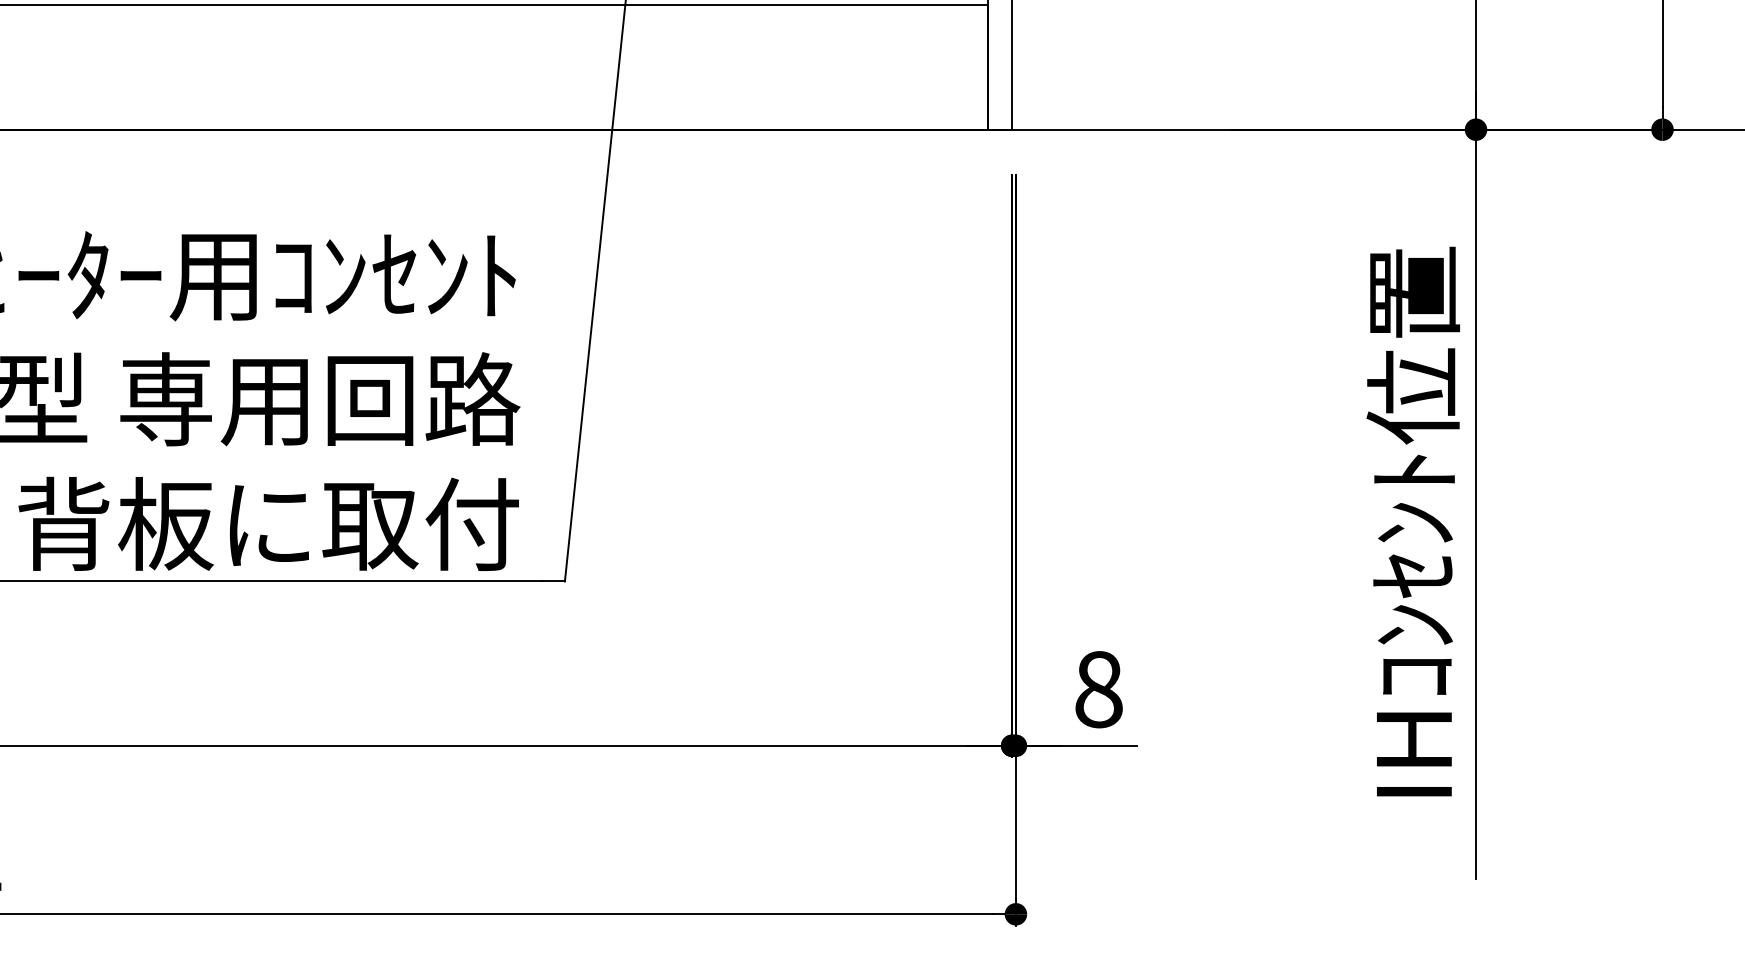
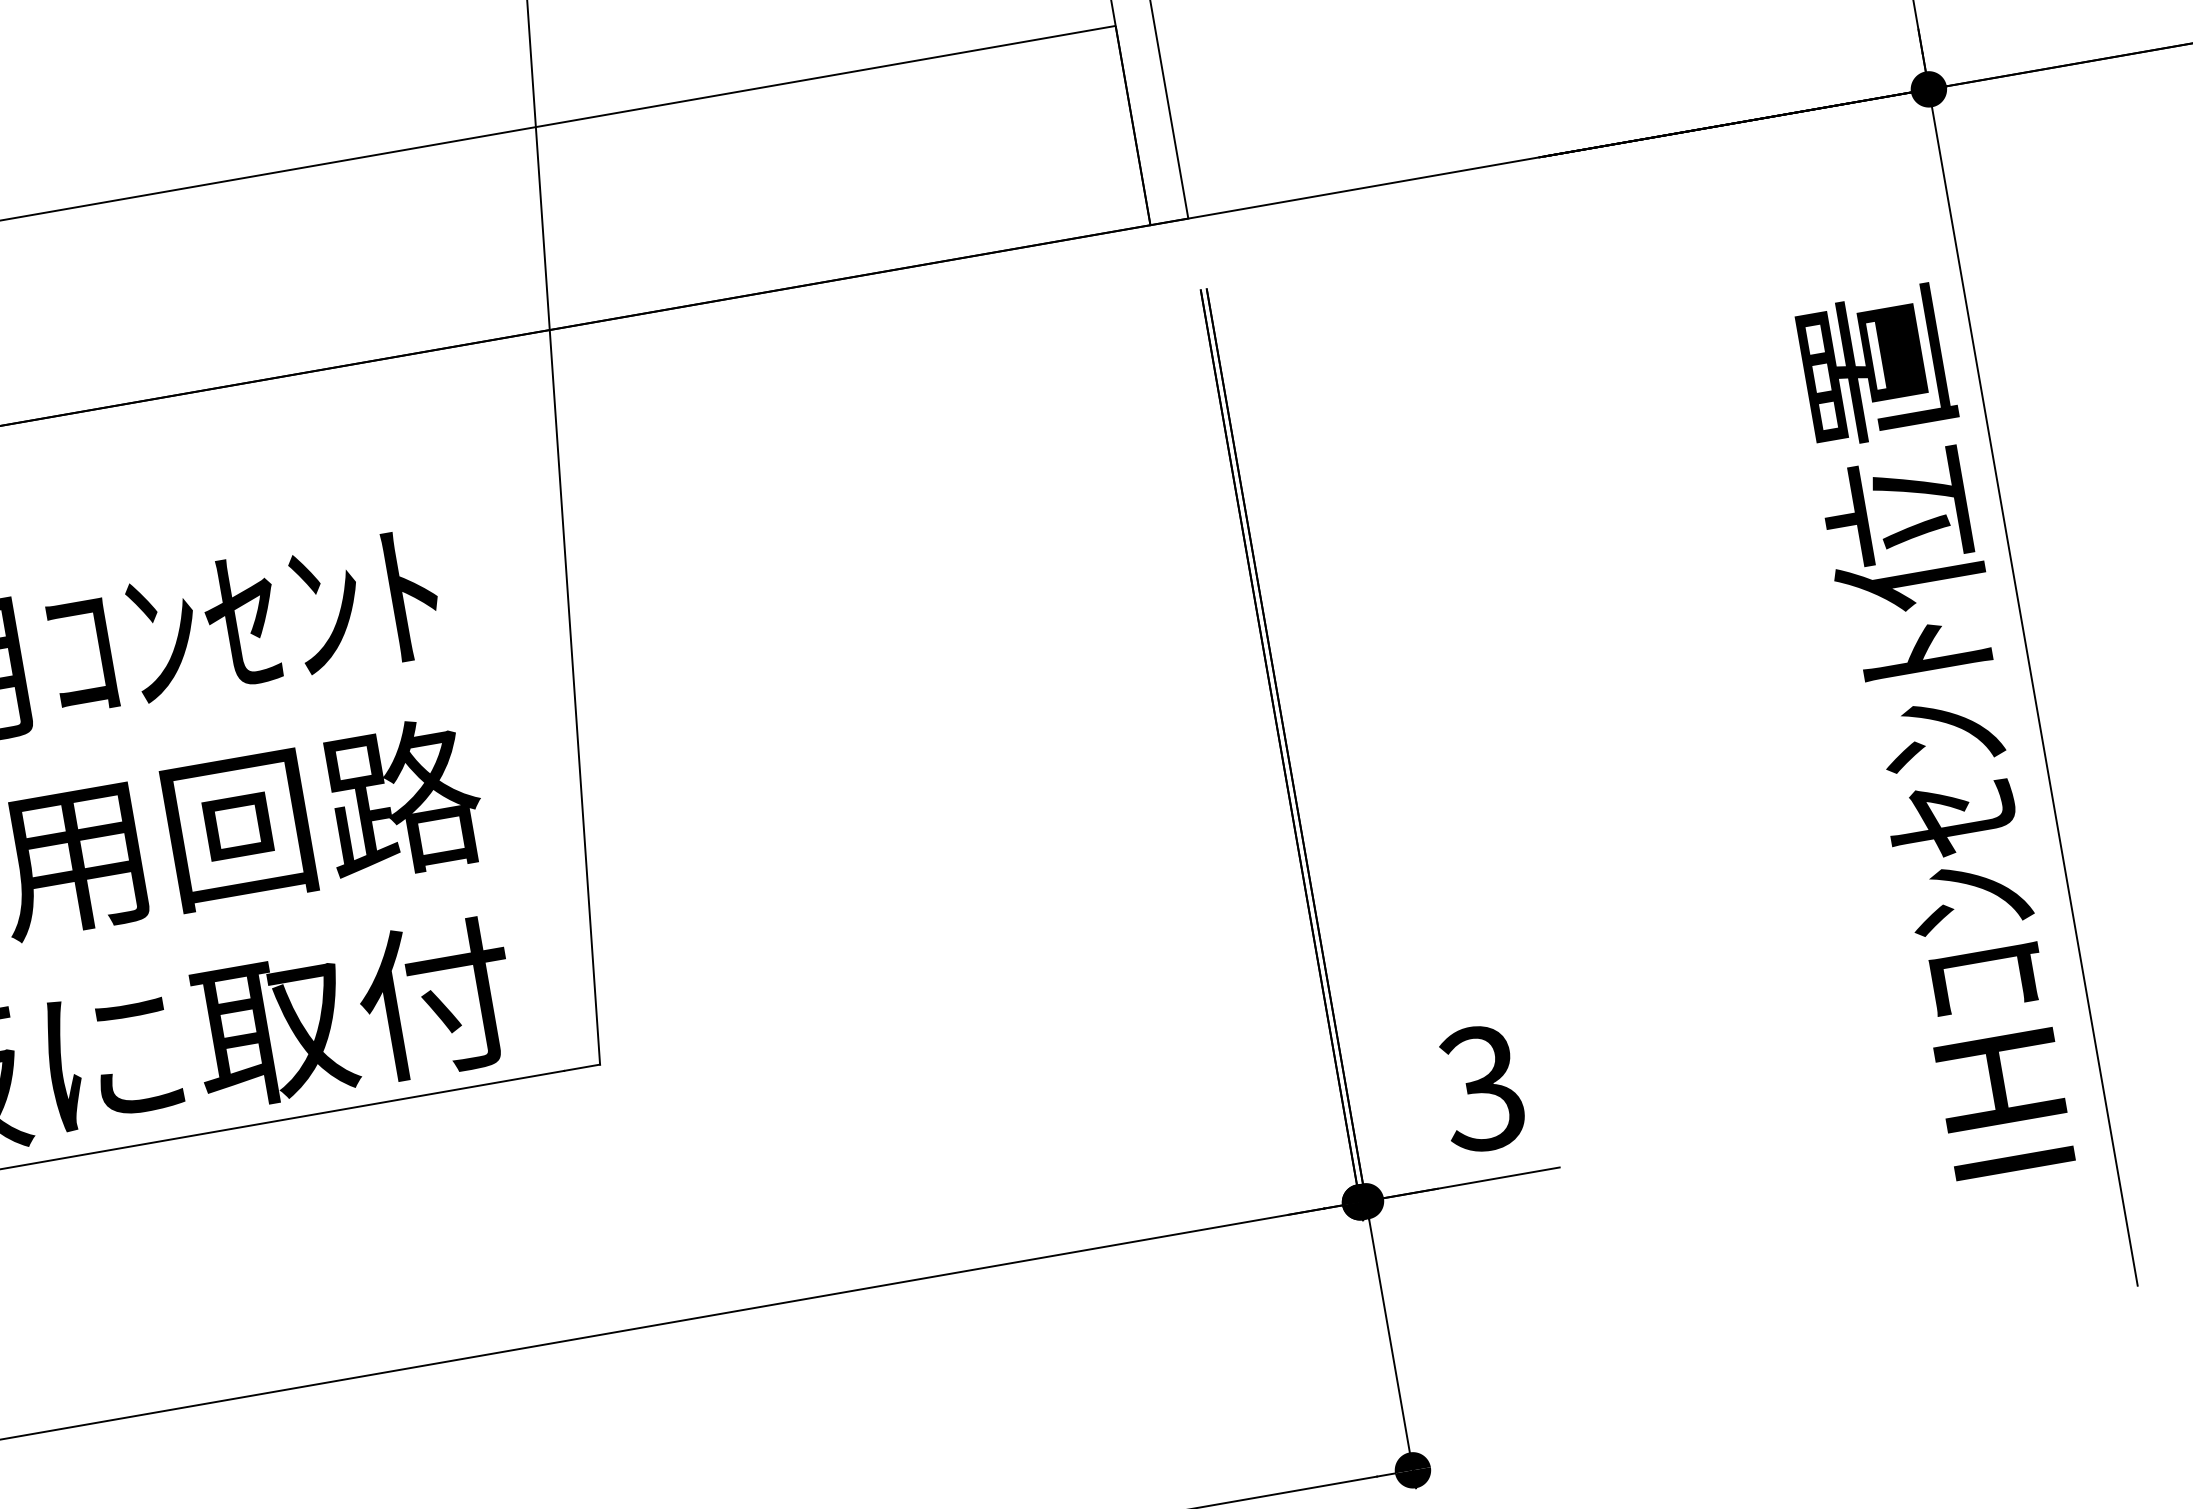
text: (1098, 689) -> (1482, 1088), 8 -> 3

